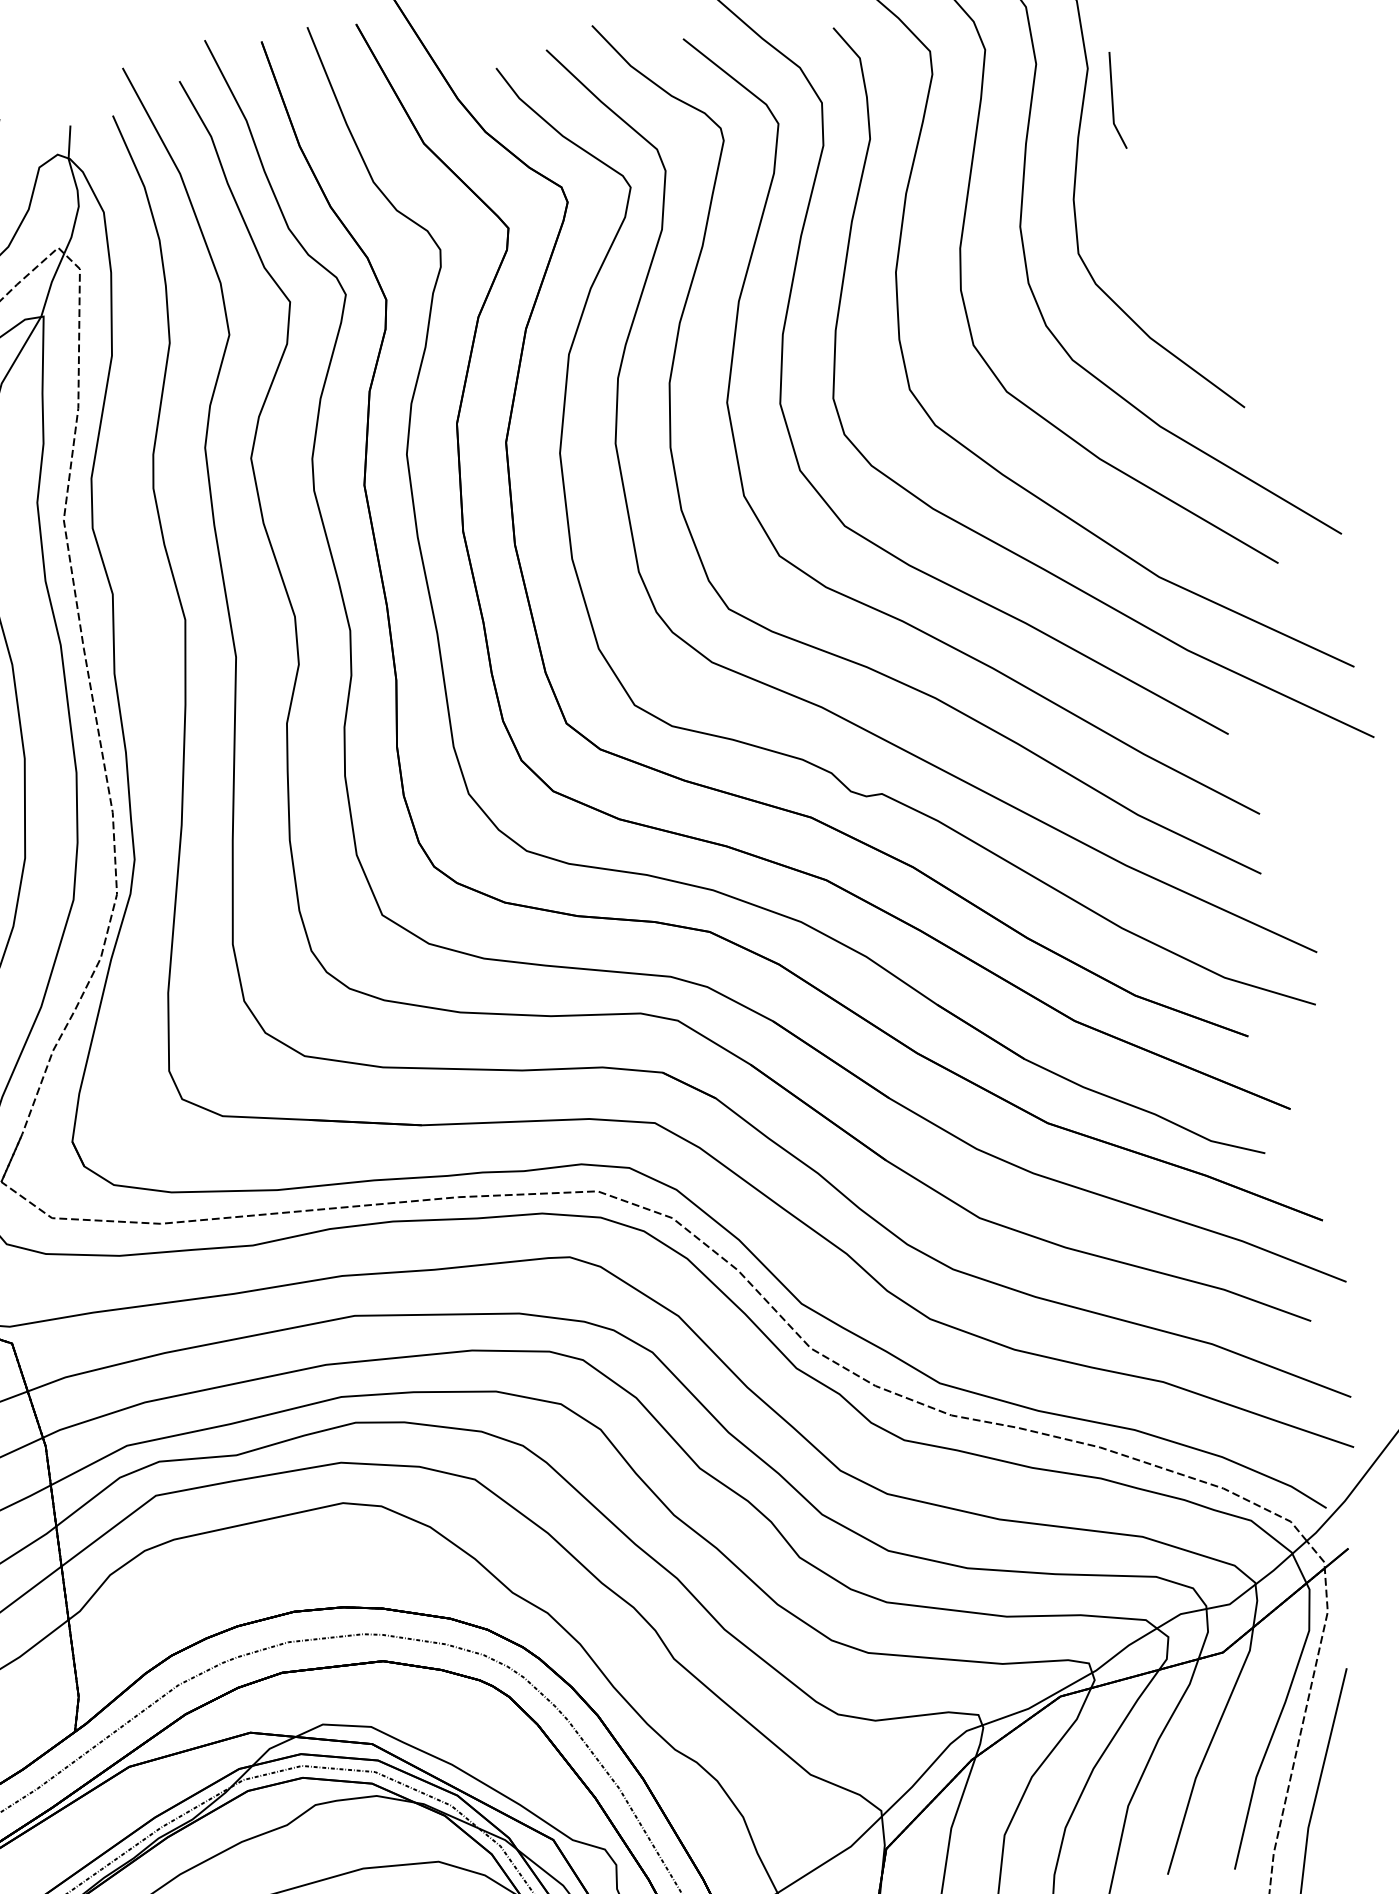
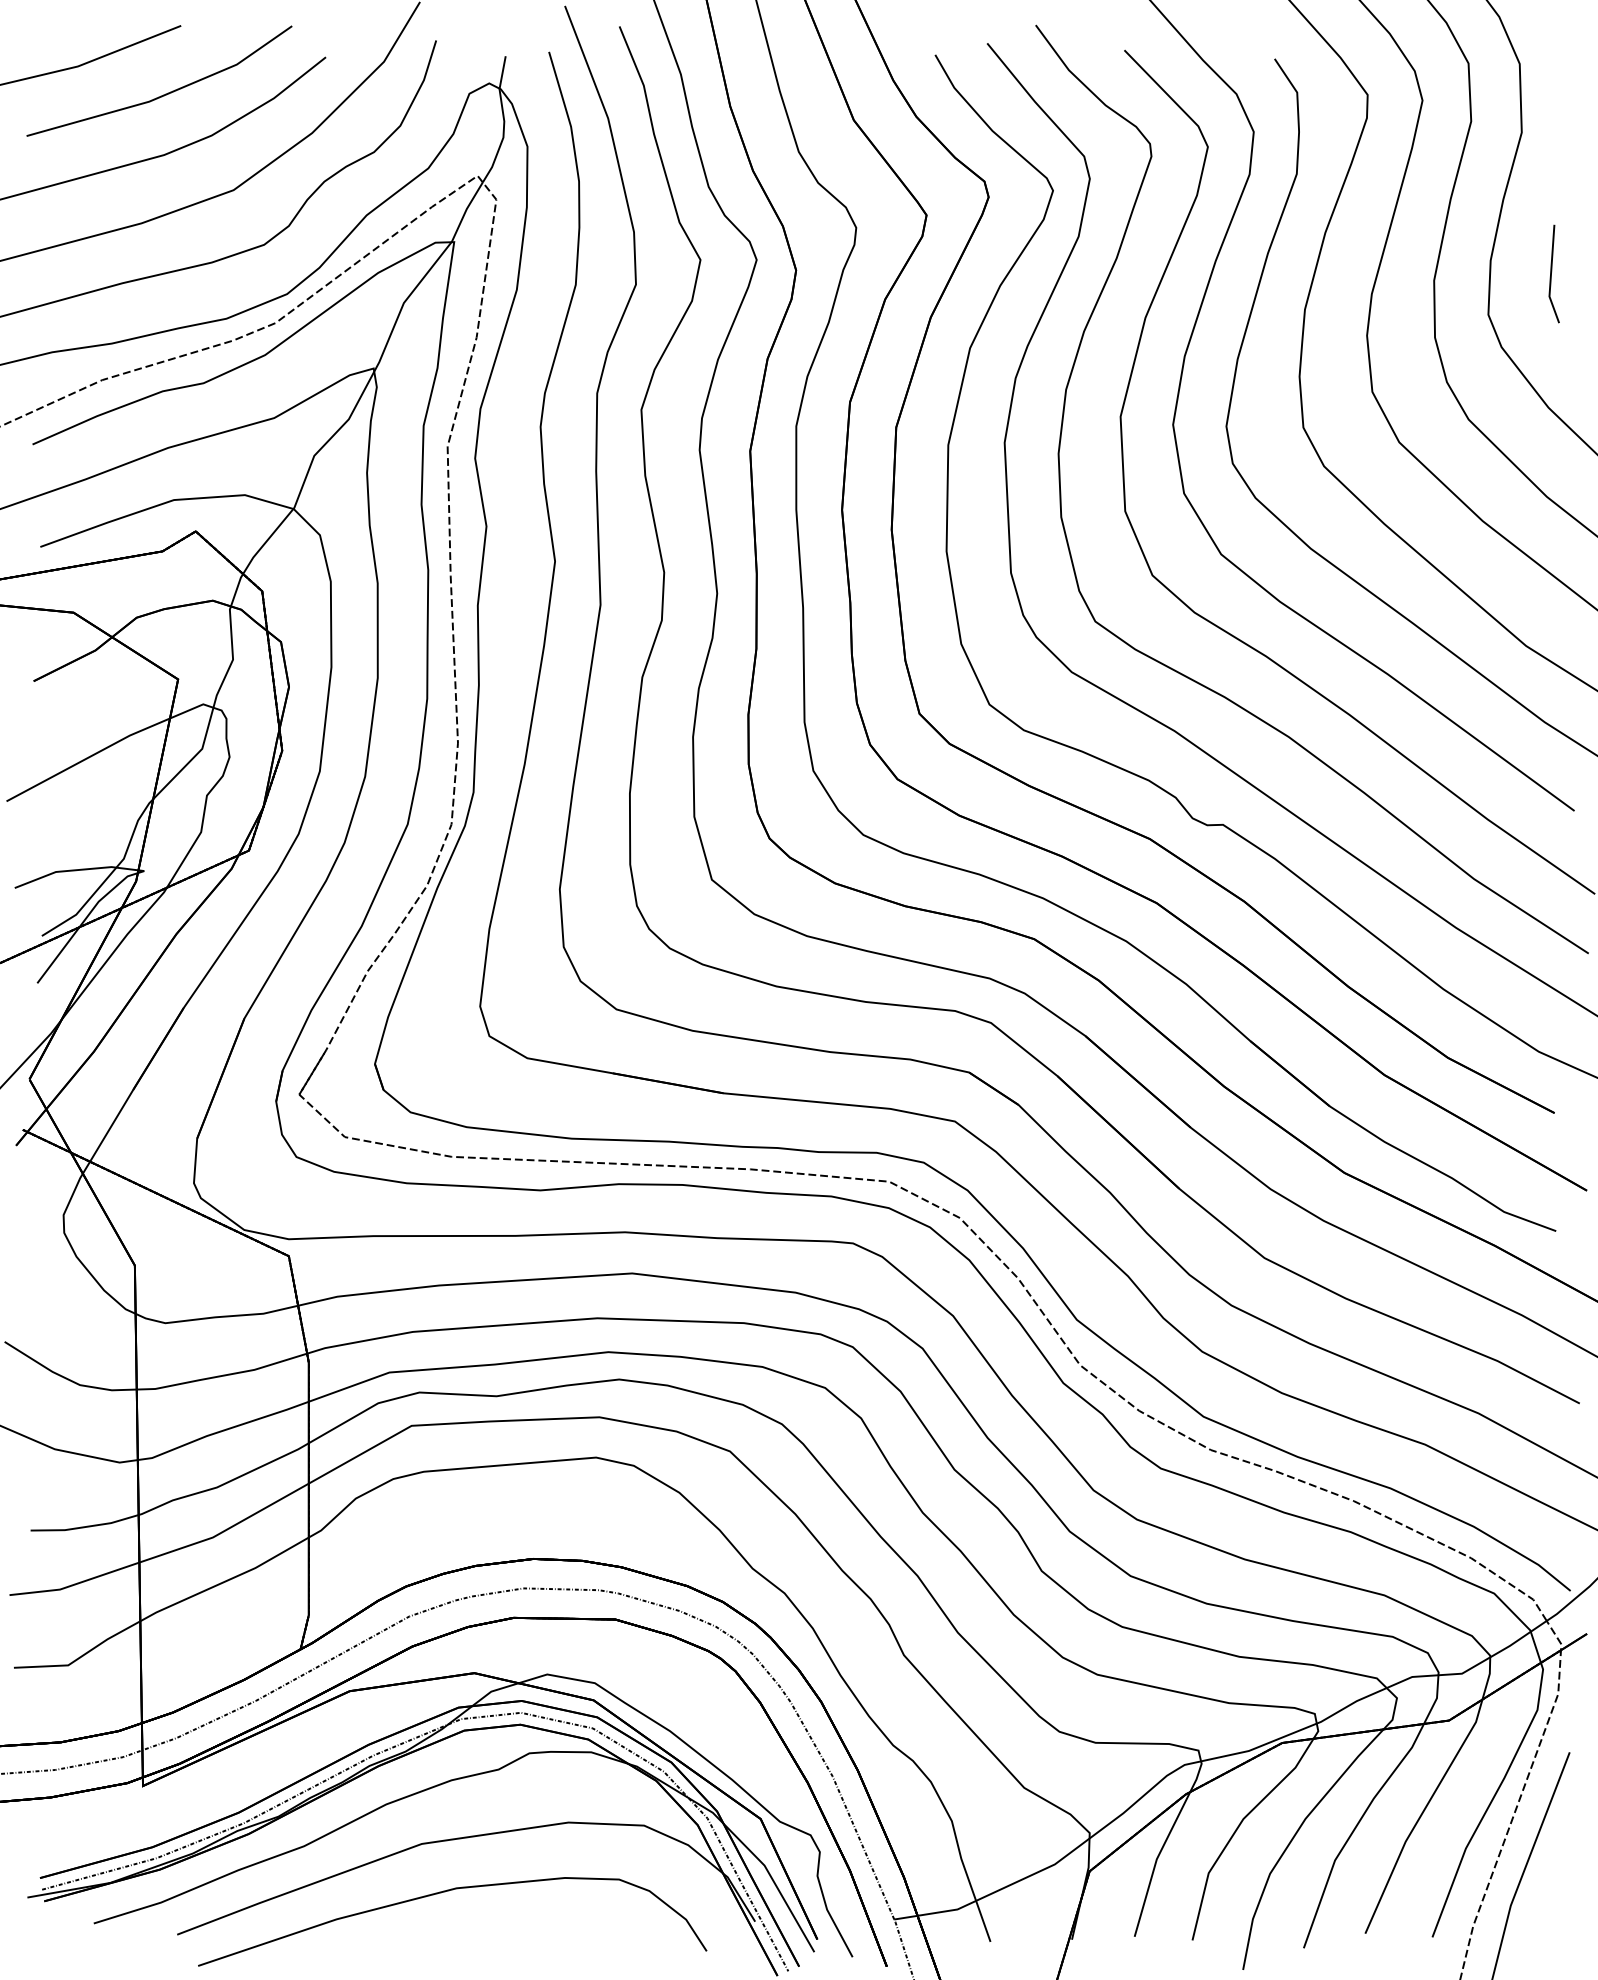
part: (1114, 100) -> (1553, 273), moved

